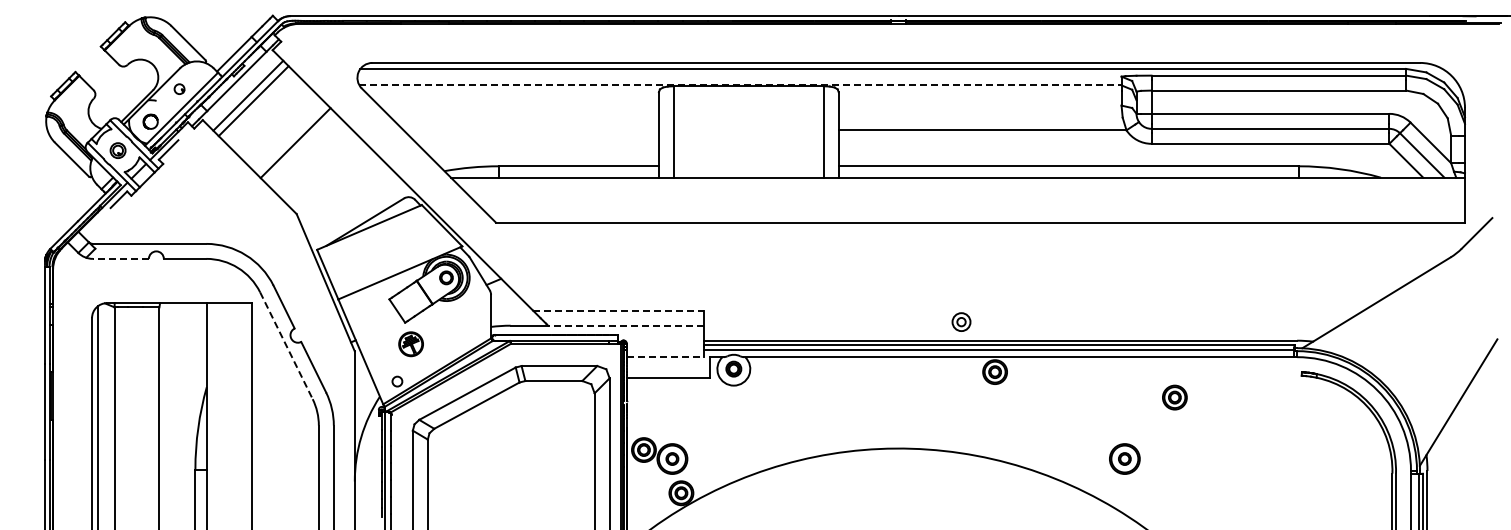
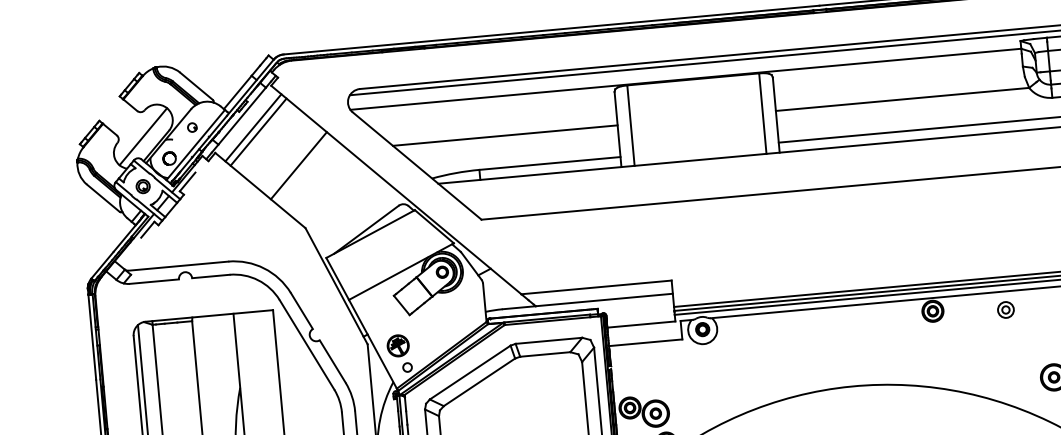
line: (741, 85) -> (686, 79), dashed -> solid
line: (123, 94) -> (143, 136), added
line: (530, 130) -> (504, 135), added
line: (120, 258) -> (153, 281), dashed -> solid
line: (619, 310) -> (597, 287), dashed -> solid
part: (961, 321) -> (1005, 309), moved
line: (626, 325) -> (604, 299), dashed -> solid
part: (410, 344) -> (397, 346), moved
line: (286, 345) -> (307, 344), dashed -> solid
line: (665, 357) -> (641, 324), dashed -> solid

